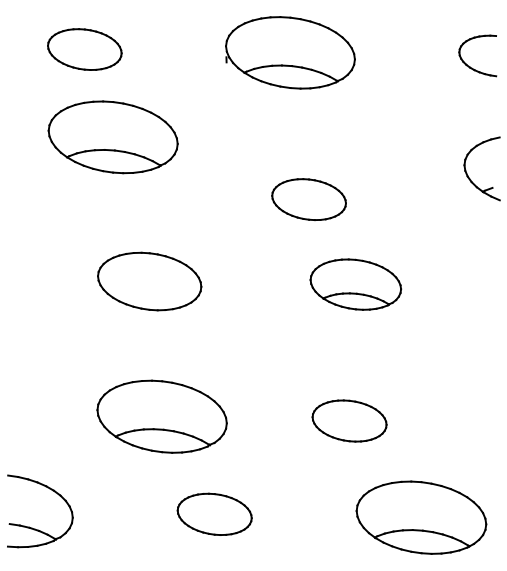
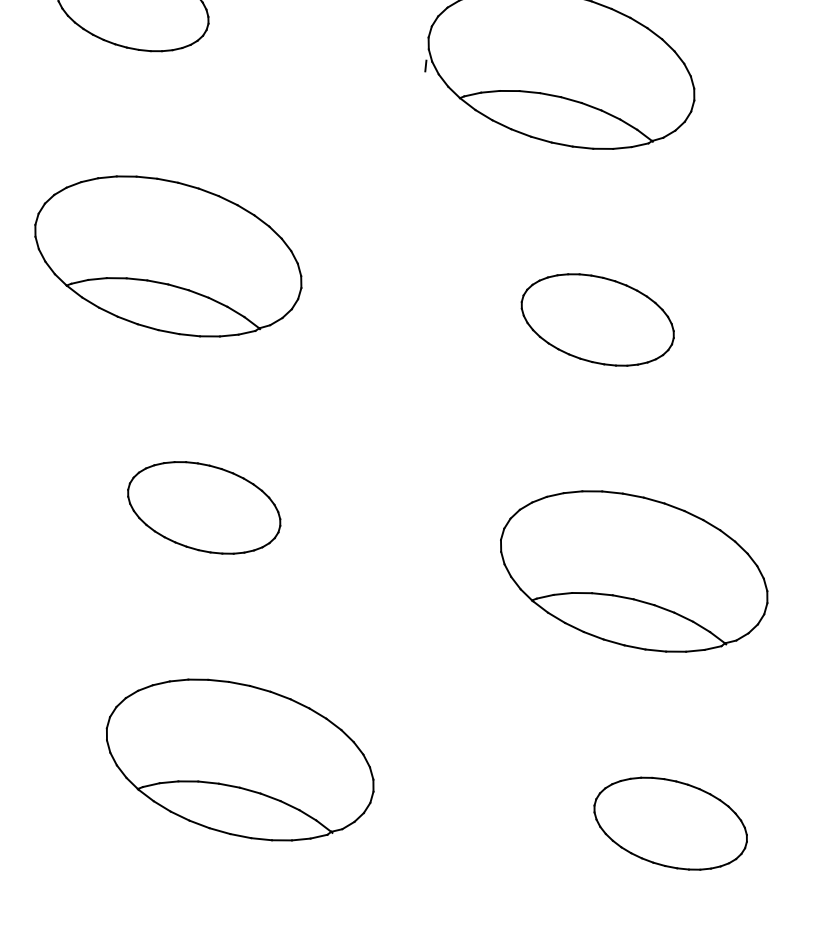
part: (112, 137) -> (166, 256), moved
part: (308, 199) -> (596, 319), moved
part: (149, 280) -> (204, 505), size x0.71
part: (355, 284) -> (633, 571), size x1.43
part: (161, 416) -> (238, 759), moved
part: (349, 420) -> (670, 822), moved

